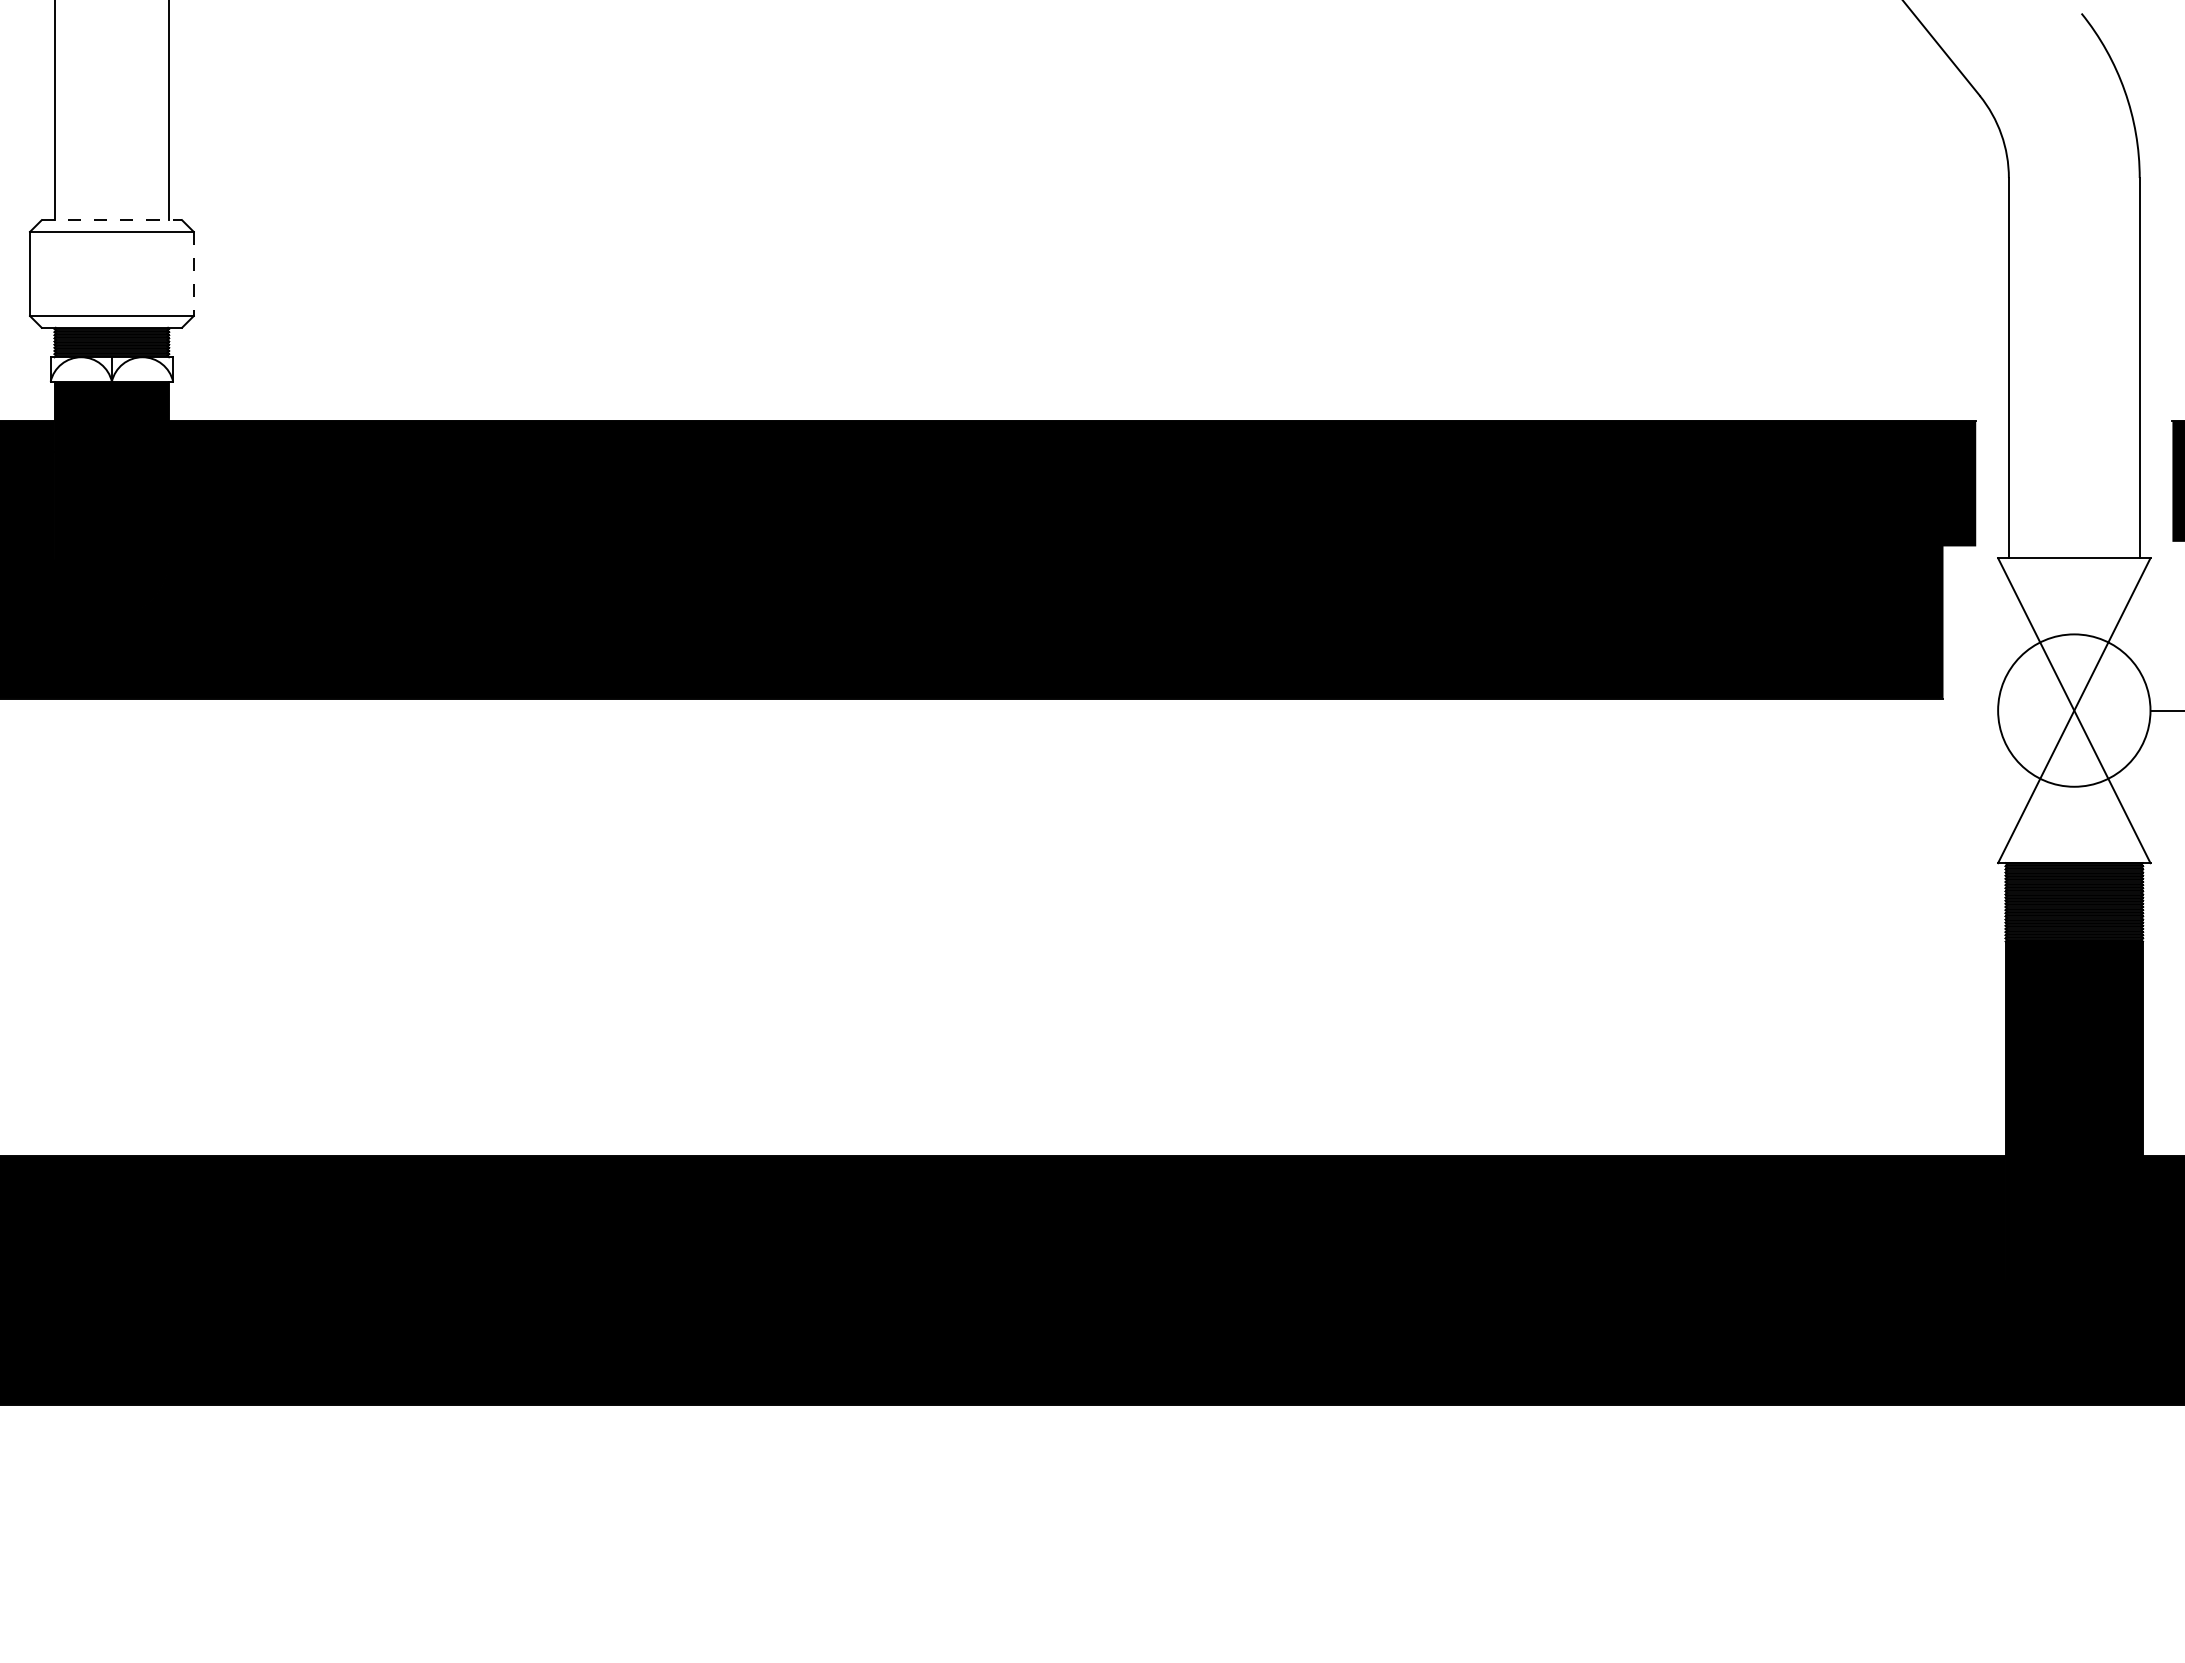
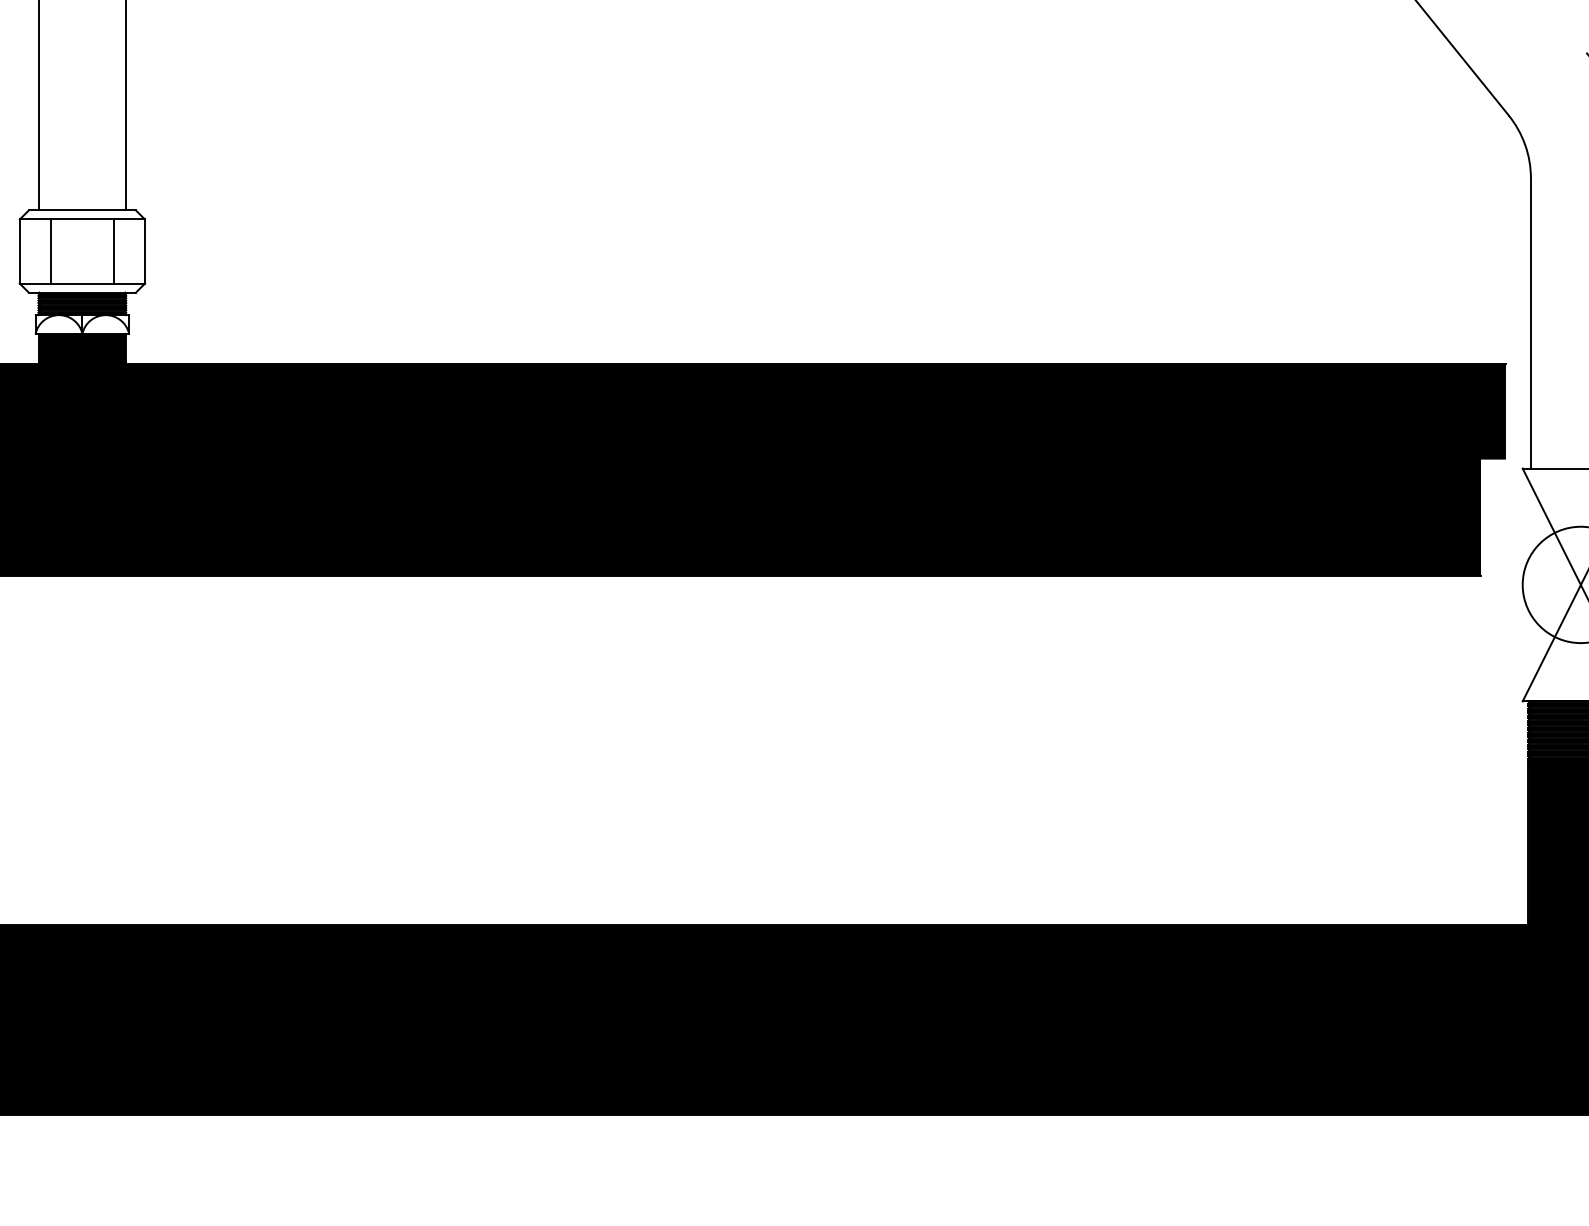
line: (112, 220) -> (82, 210), dashed -> solid
line: (70, 273) -> (50, 251), added
line: (152, 273) -> (113, 251), added
line: (193, 274) -> (144, 251), dashed -> solid

